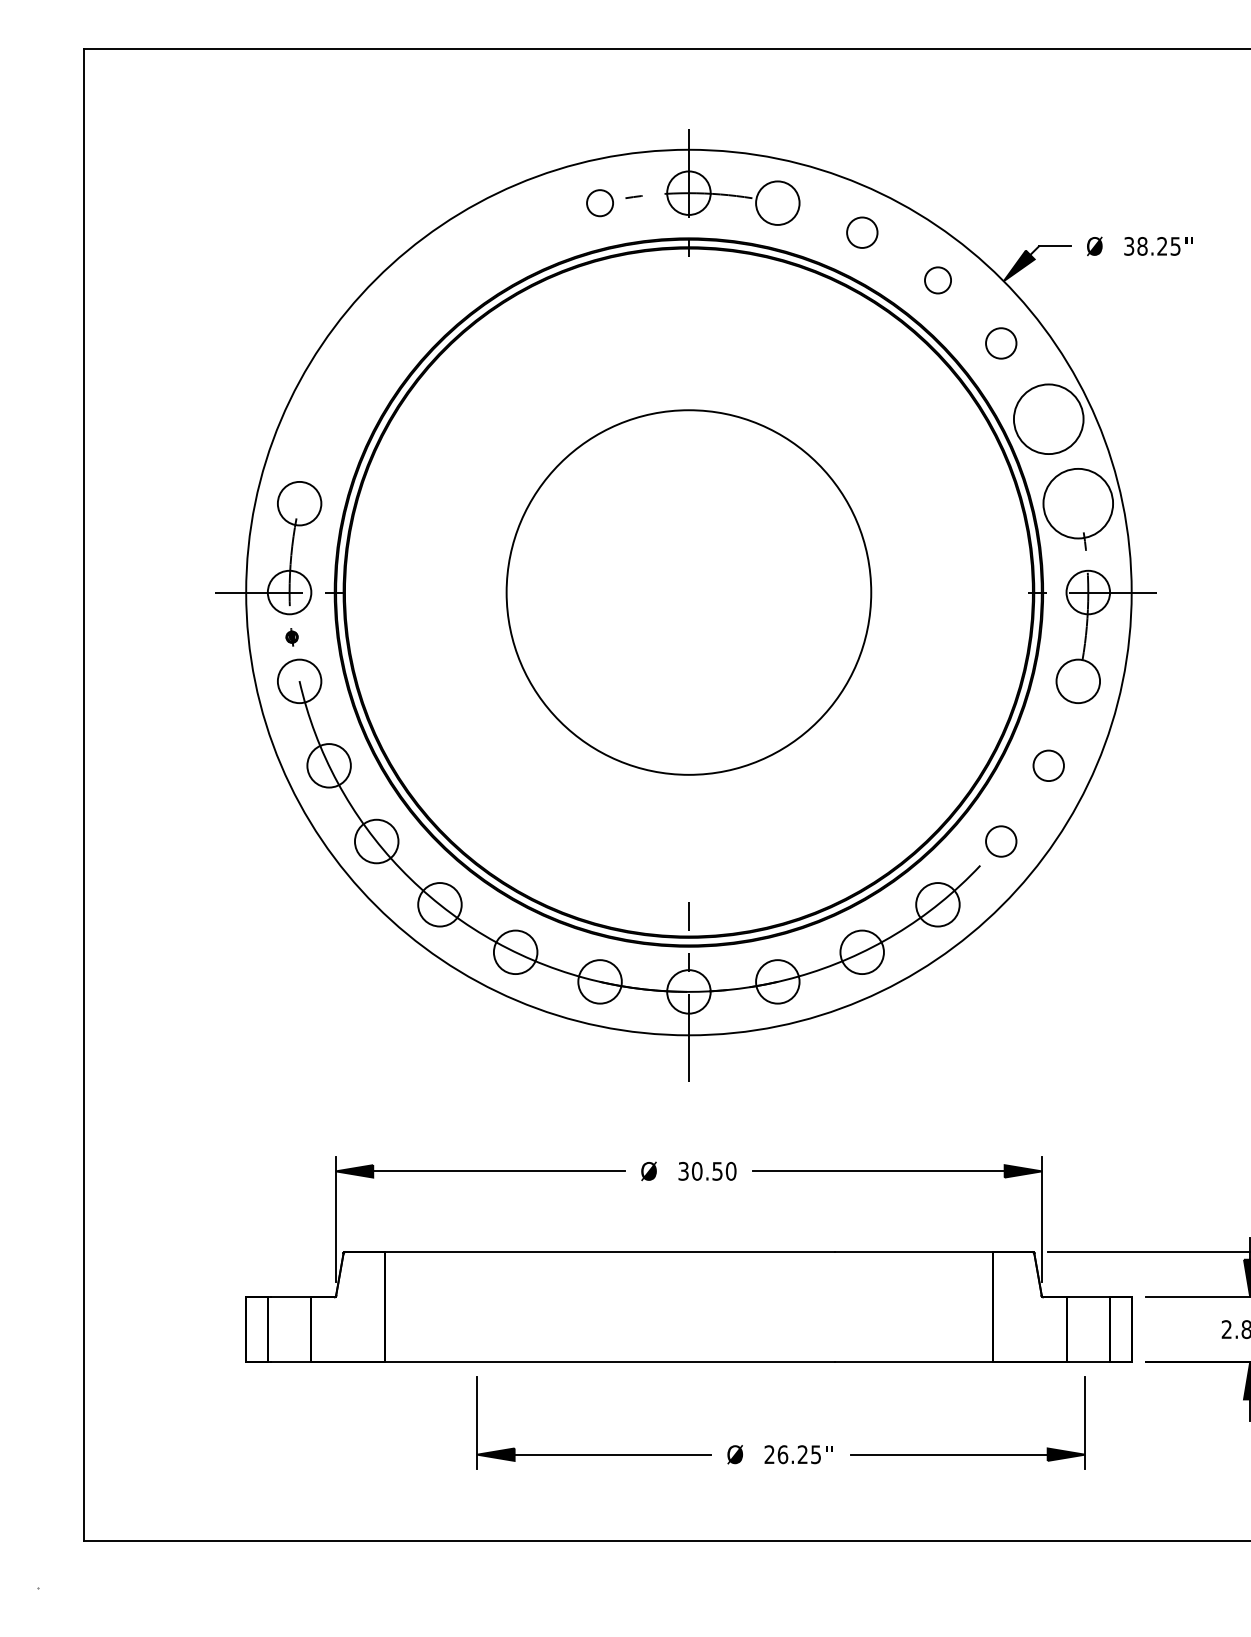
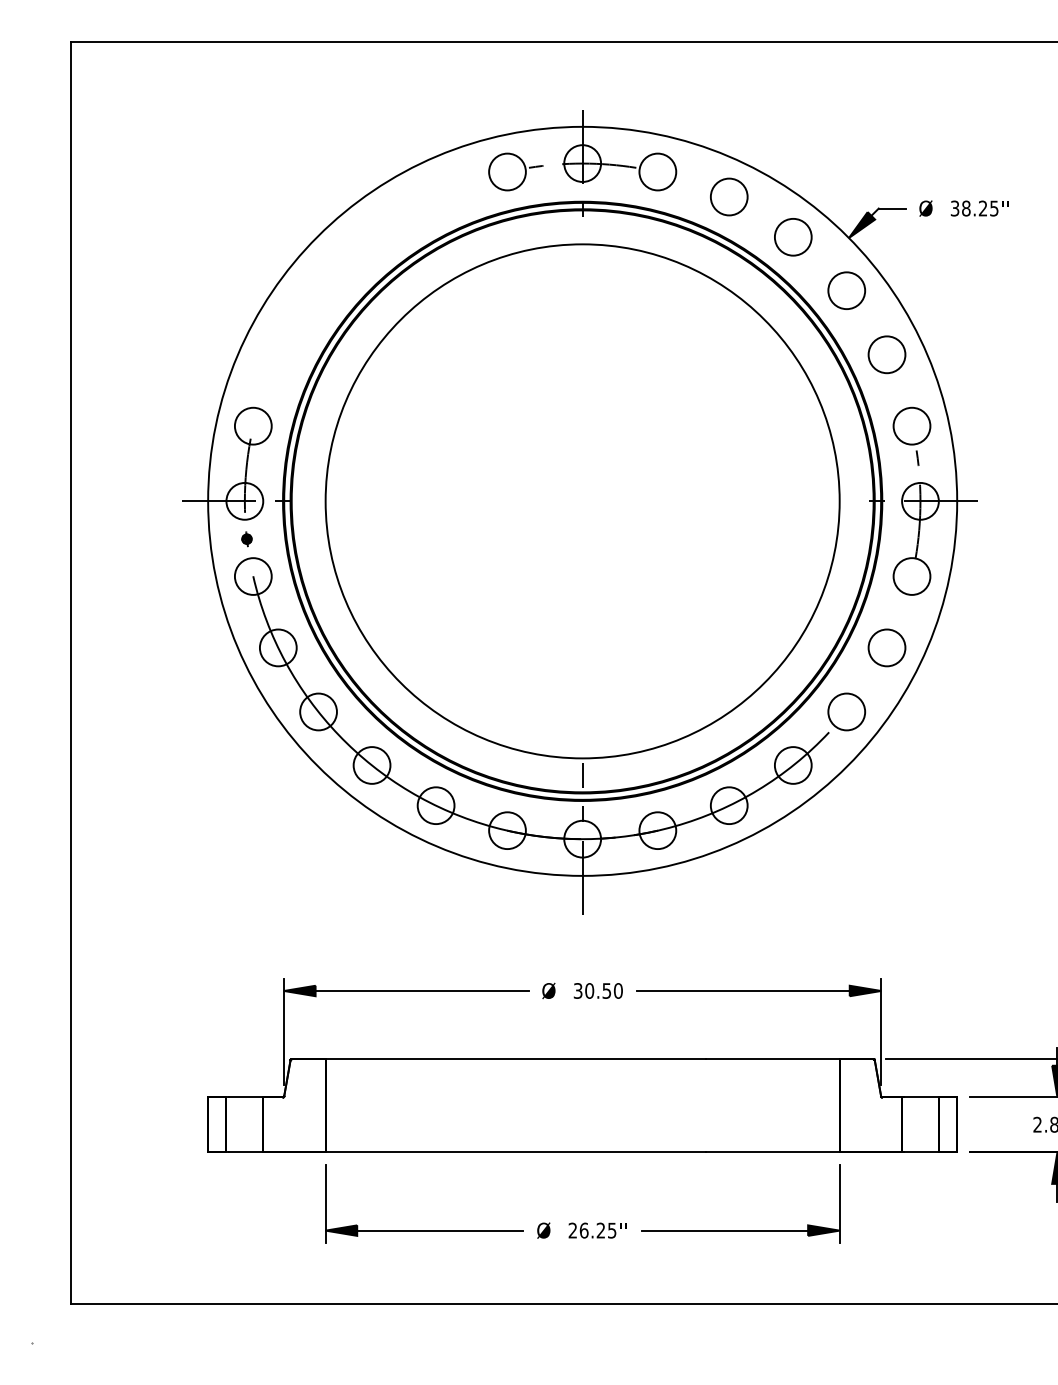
circle: (600, 202) -> (507, 171), size x1.67
circle: (862, 232) -> (729, 196), size x1.43
circle: (938, 280) -> (793, 237), size x1.67
circle: (1000, 343) -> (846, 290), size x1.43
circle: (1048, 418) -> (886, 354), size x0.62
circle: (1077, 502) -> (911, 425), size x0.62
circle: (688, 592) -> (582, 501), size x1.67
circle: (1048, 765) -> (886, 647), size x1.43
circle: (1000, 840) -> (846, 711), size x1.43
part: (783, 1445) -> (584, 1222), moved

